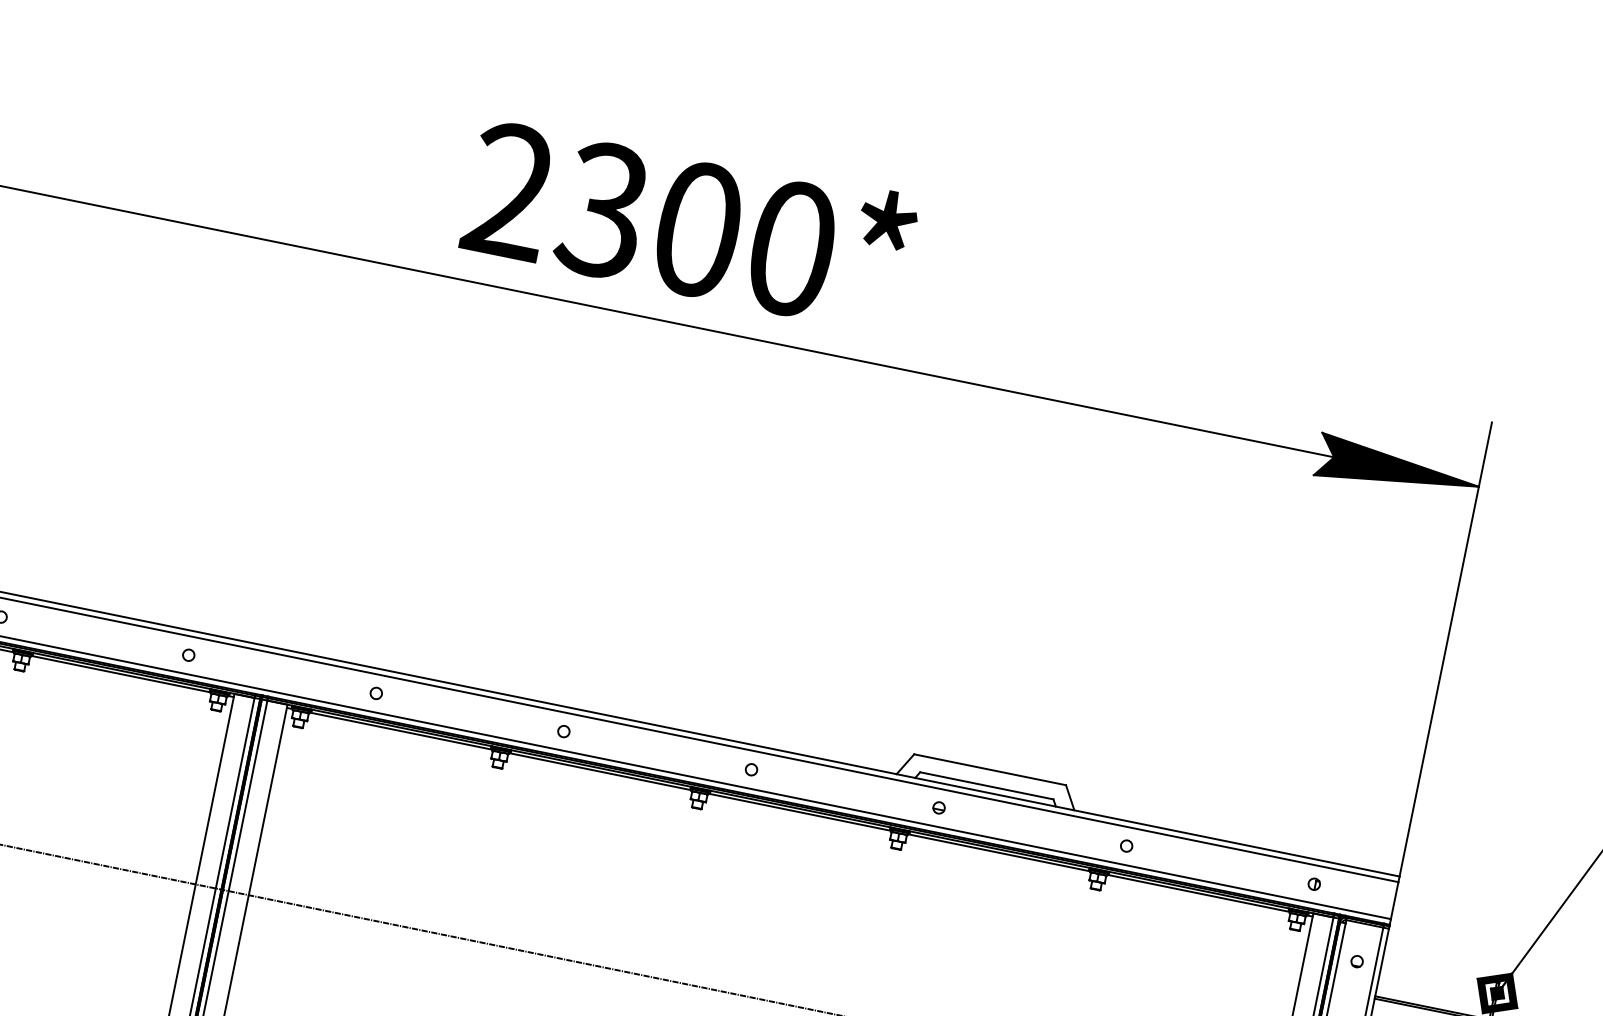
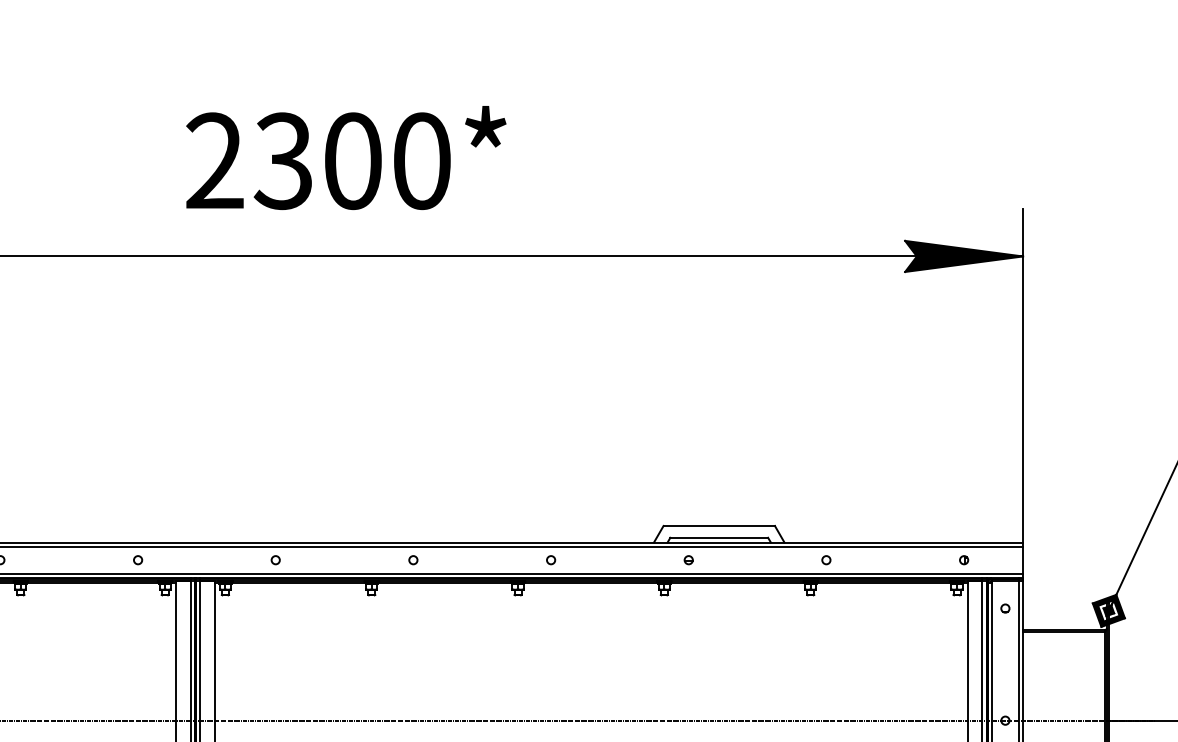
text: (690, 222) -> (346, 157), moved

